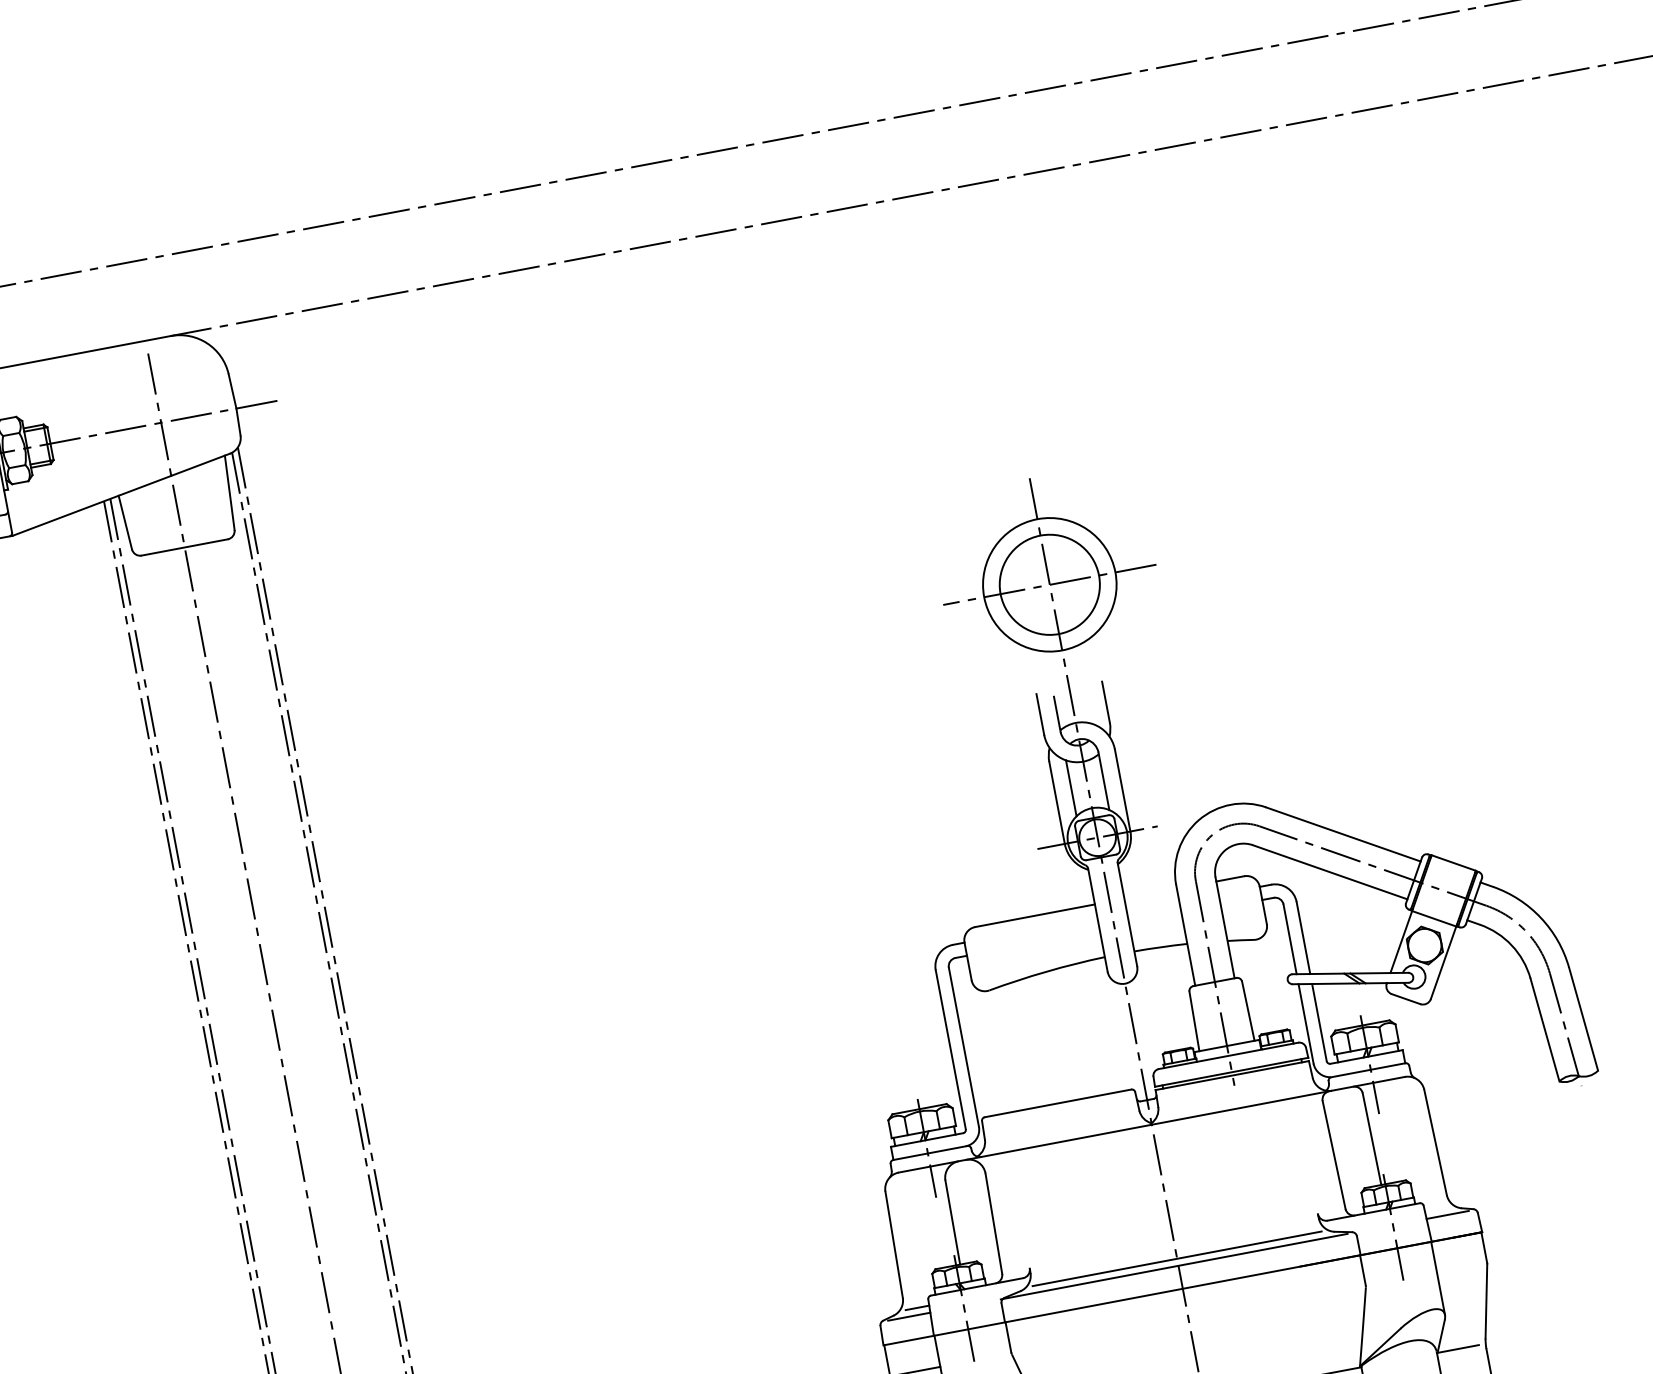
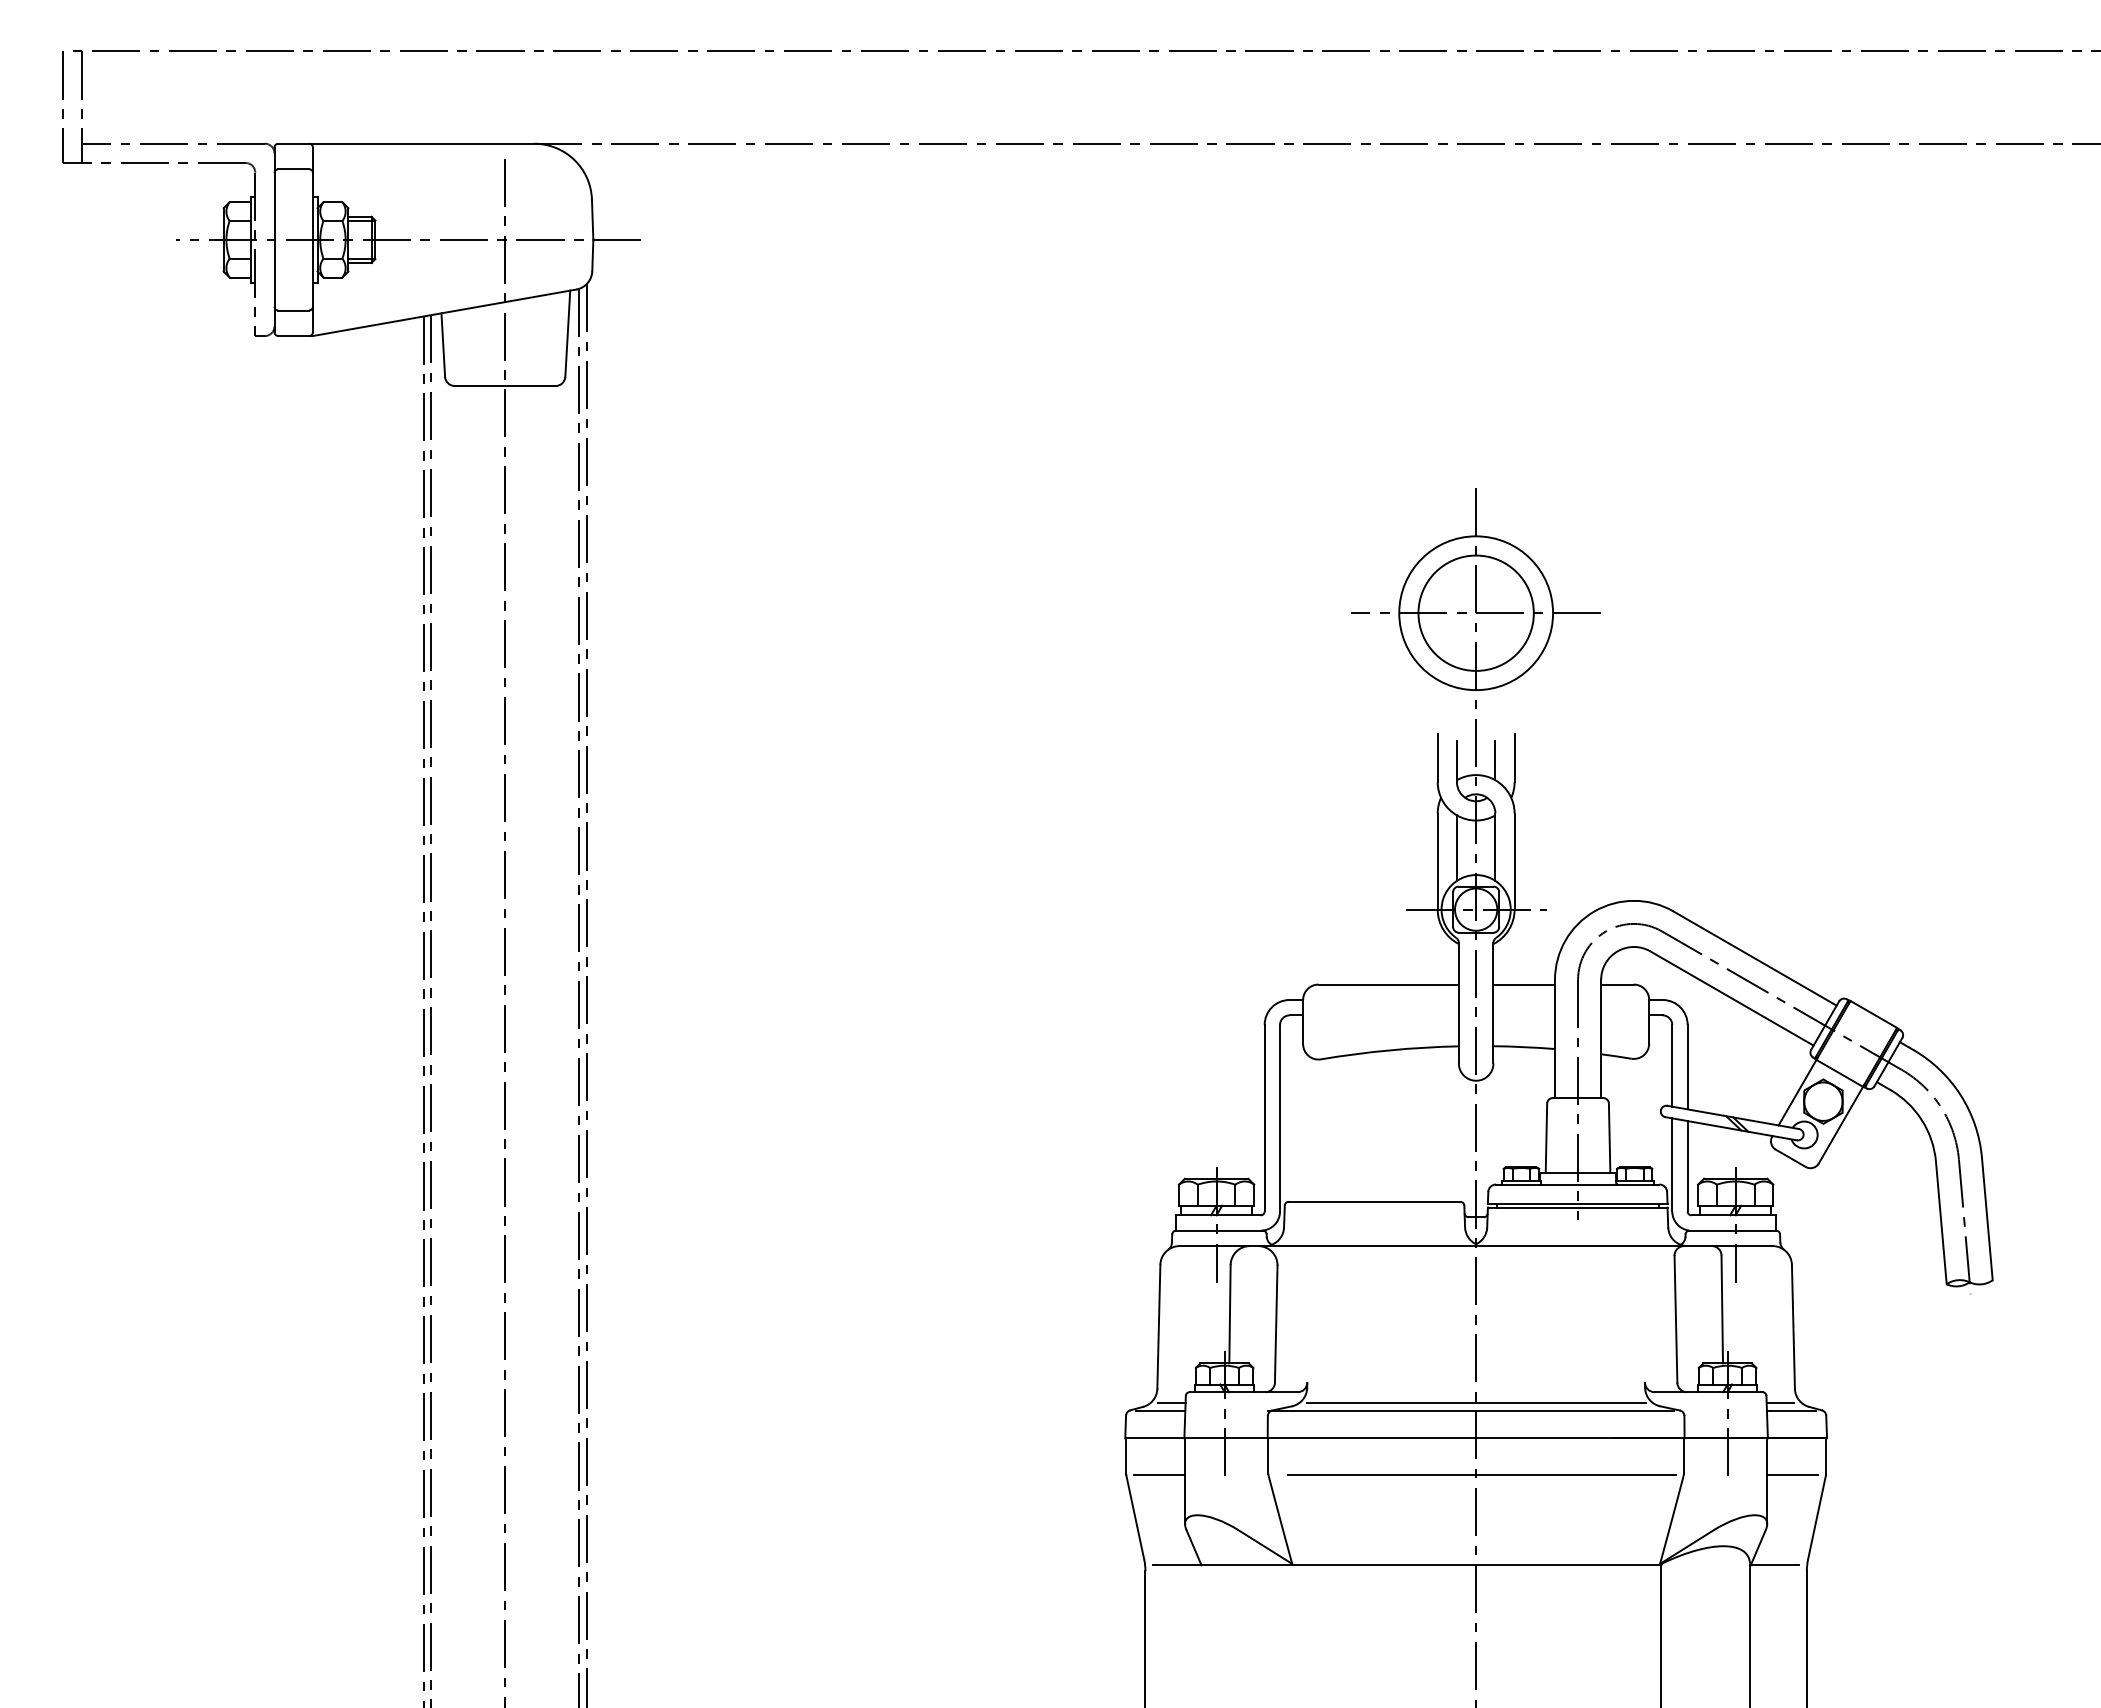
line: (1090, 707) -> (1495, 760), added
line: (1150, 893) -> (1523, 984), added
line: (1436, 1210) -> (1780, 1403), added
line: (1458, 1268) -> (1792, 1474), added
line: (1193, 1318) -> (1481, 1474), added

